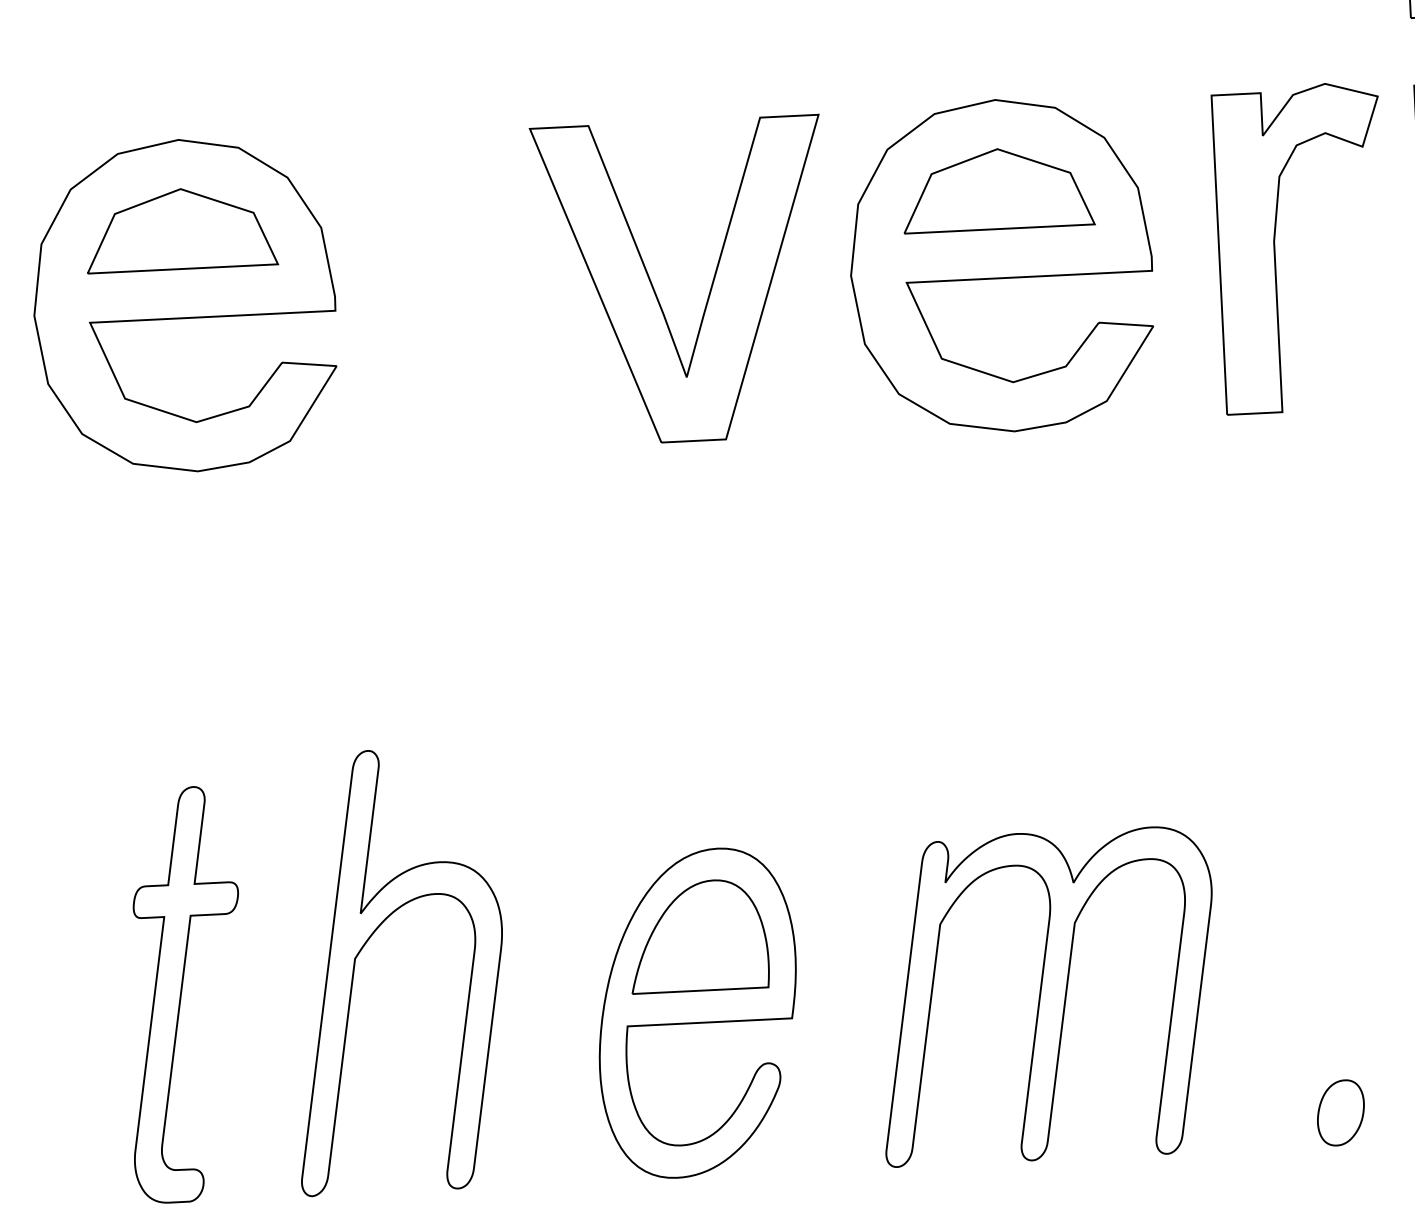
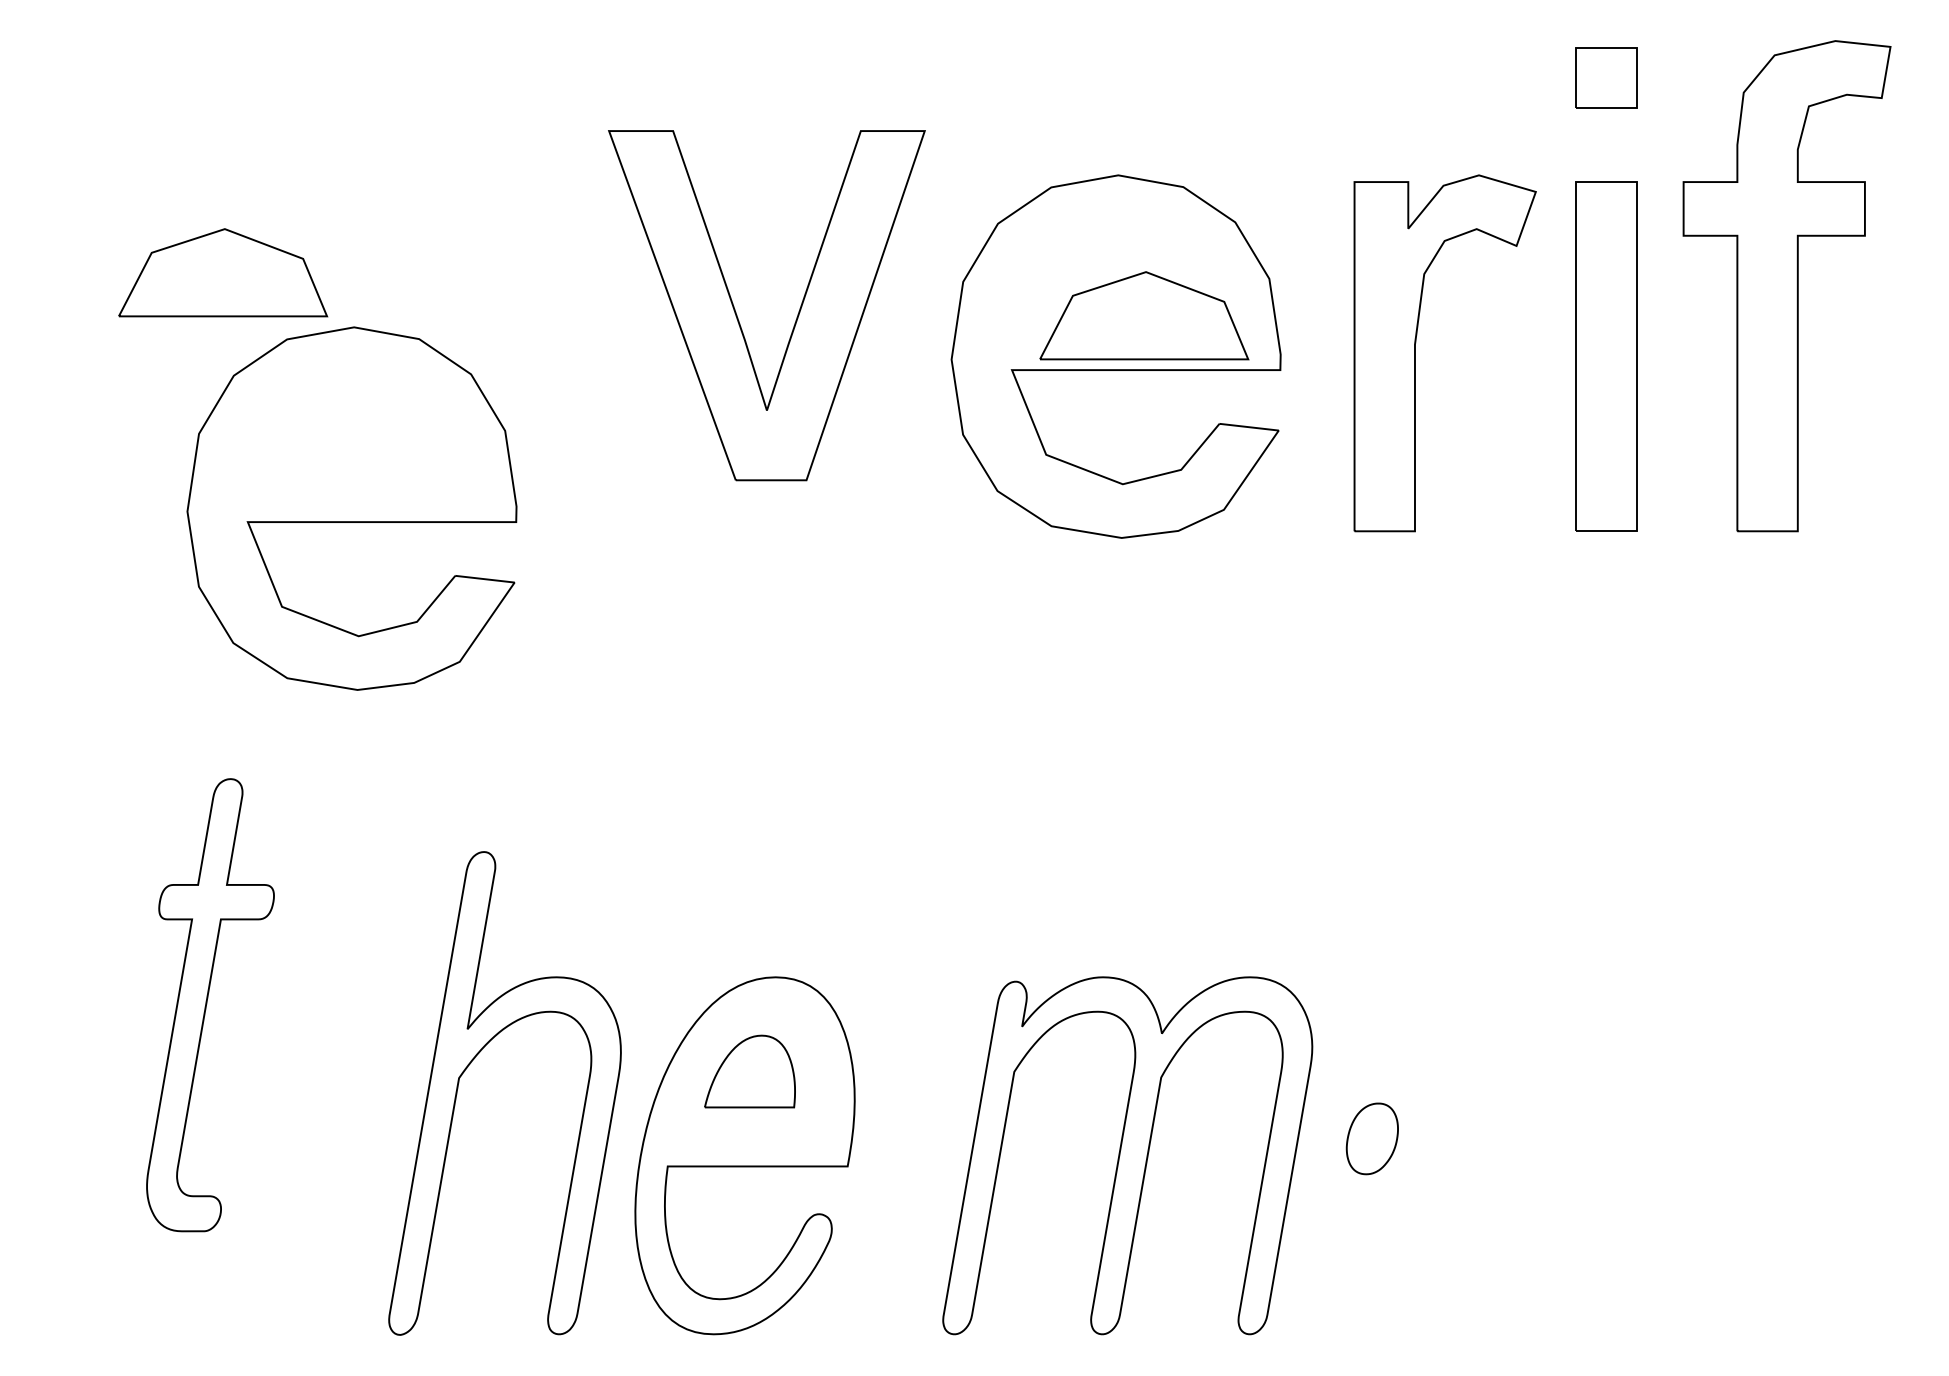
part: (997, 188) -> (1144, 315), moved
part: (656, 293) -> (738, 317), moved
part: (184, 305) -> (351, 508), moved
part: (698, 935) -> (749, 1071), size x0.6
part: (365, 944) -> (471, 1063), moved
part: (184, 994) -> (210, 1005), moved
part: (1340, 1112) -> (1371, 1138), moved

